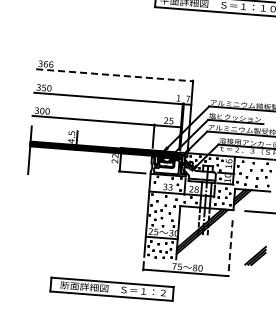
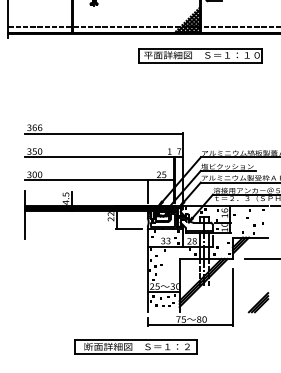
line: (115, 75) -> (104, 133), dashed -> solid
line: (230, 248) -> (232, 297), dashed -> solid
part: (111, 288) -> (135, 346), moved

